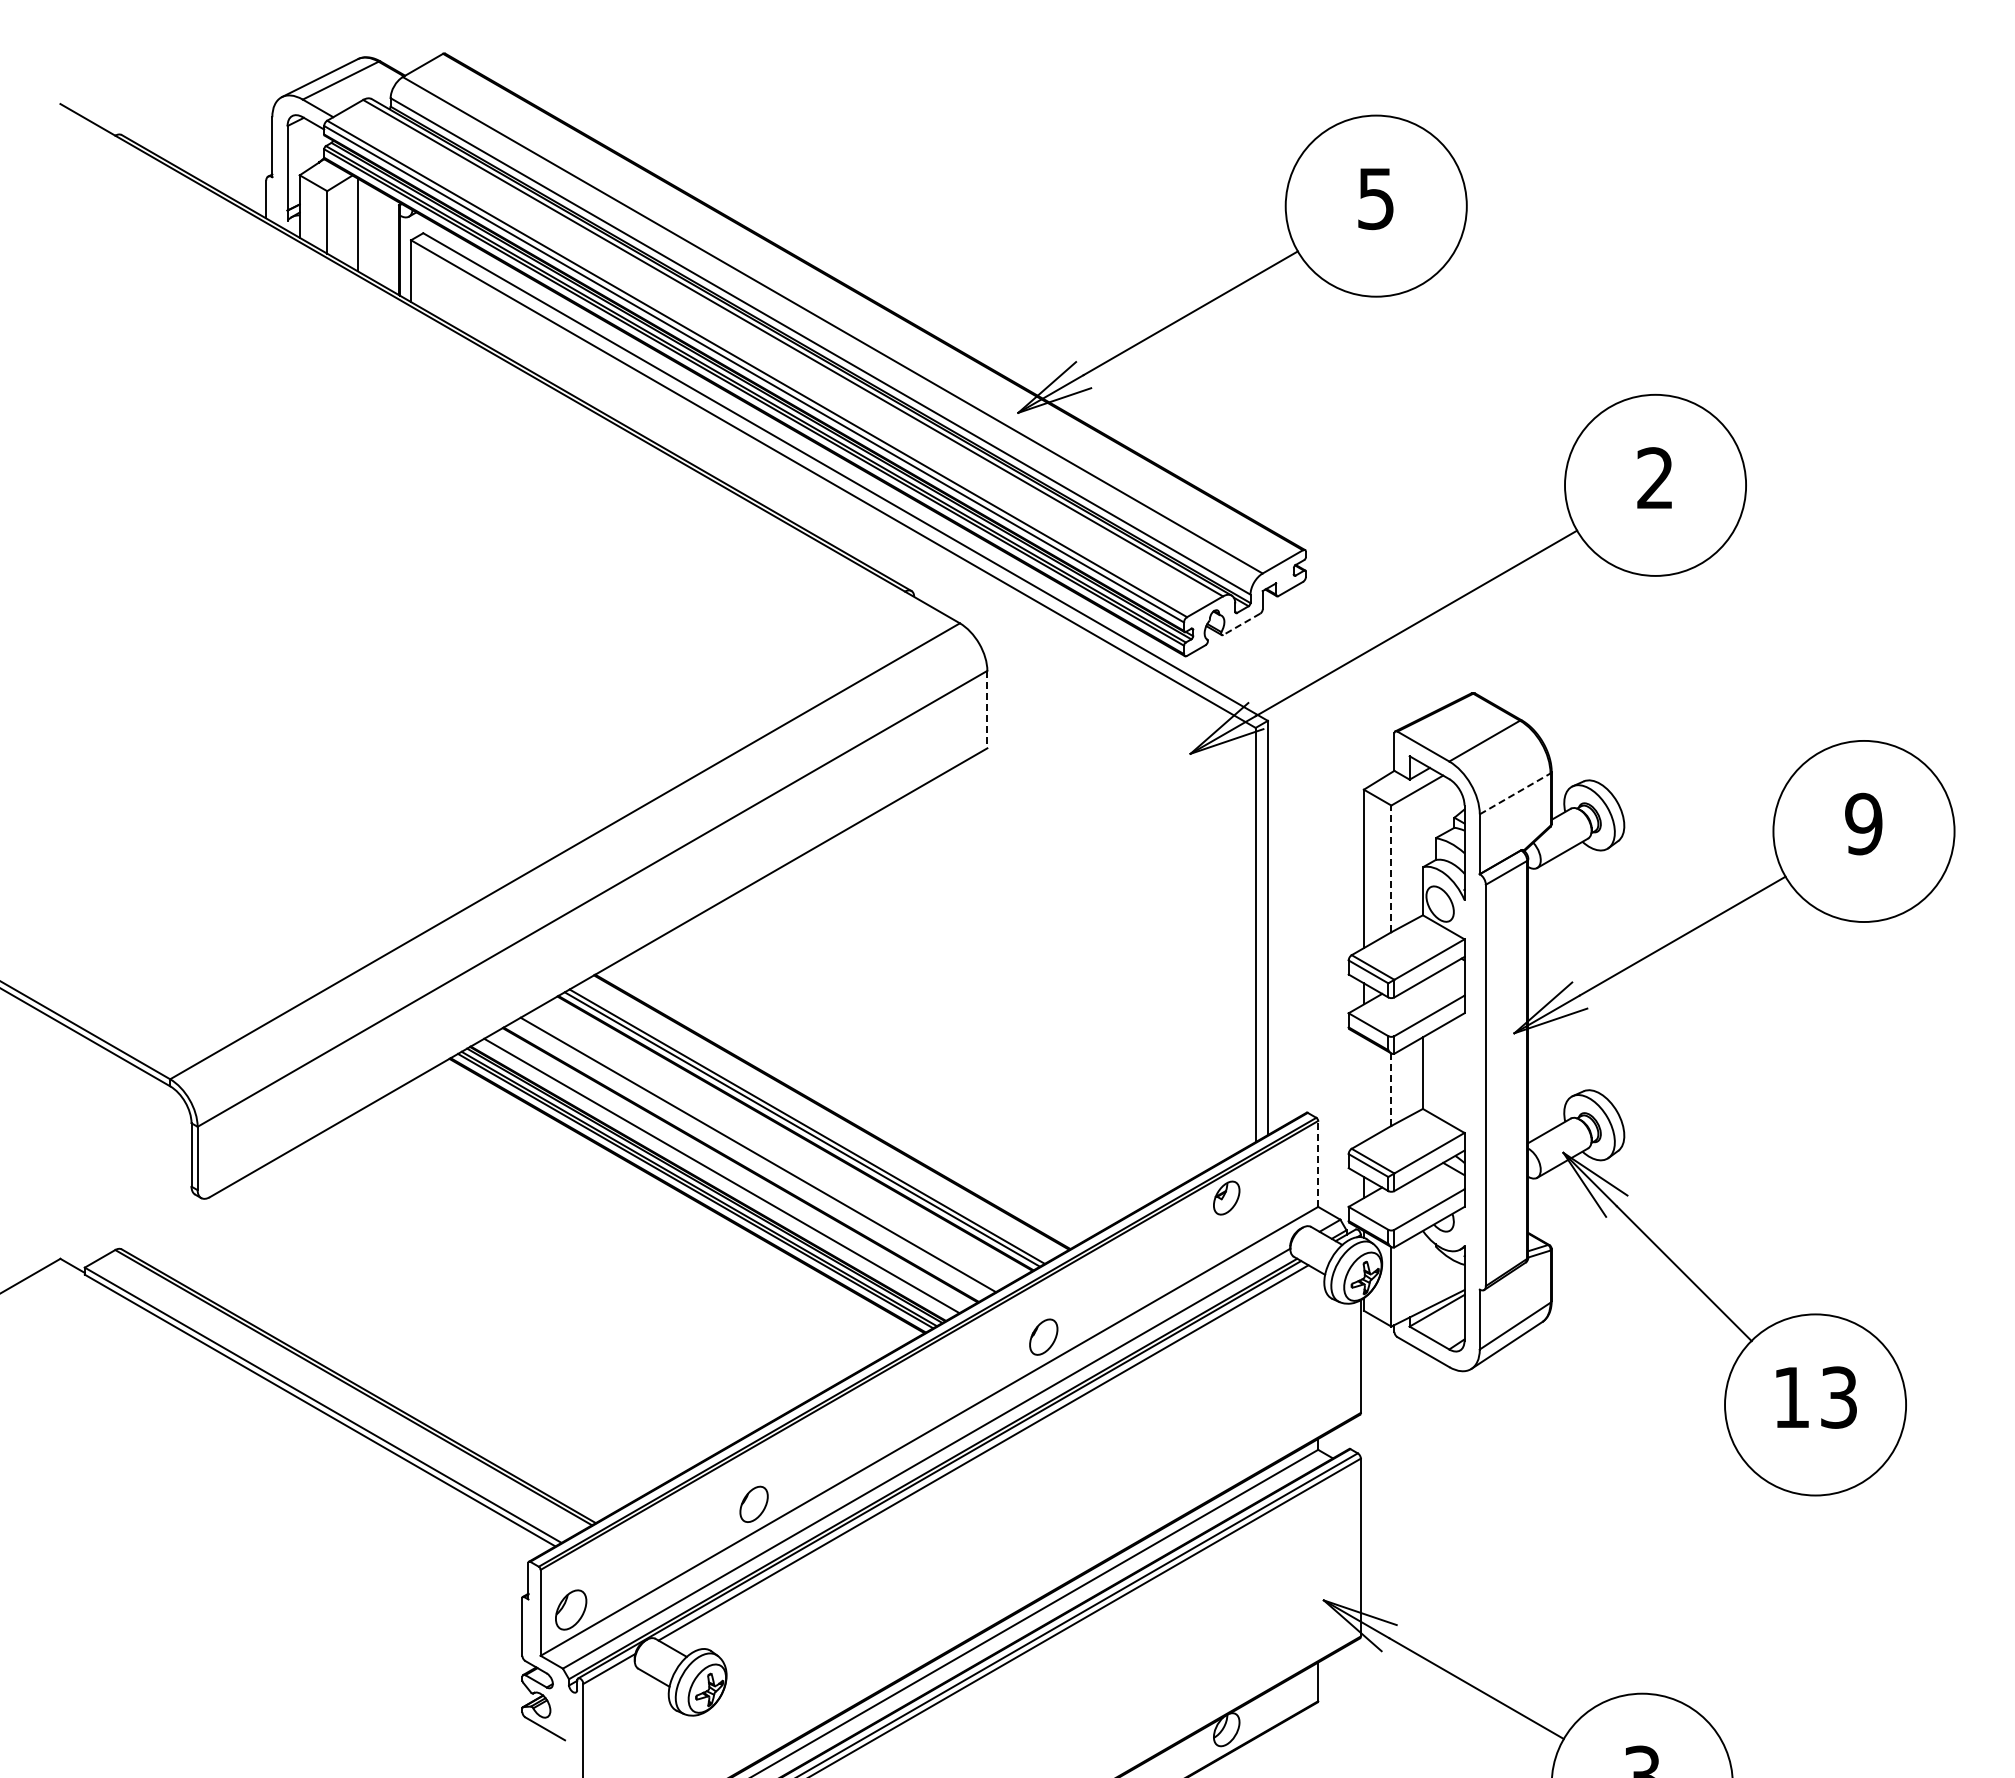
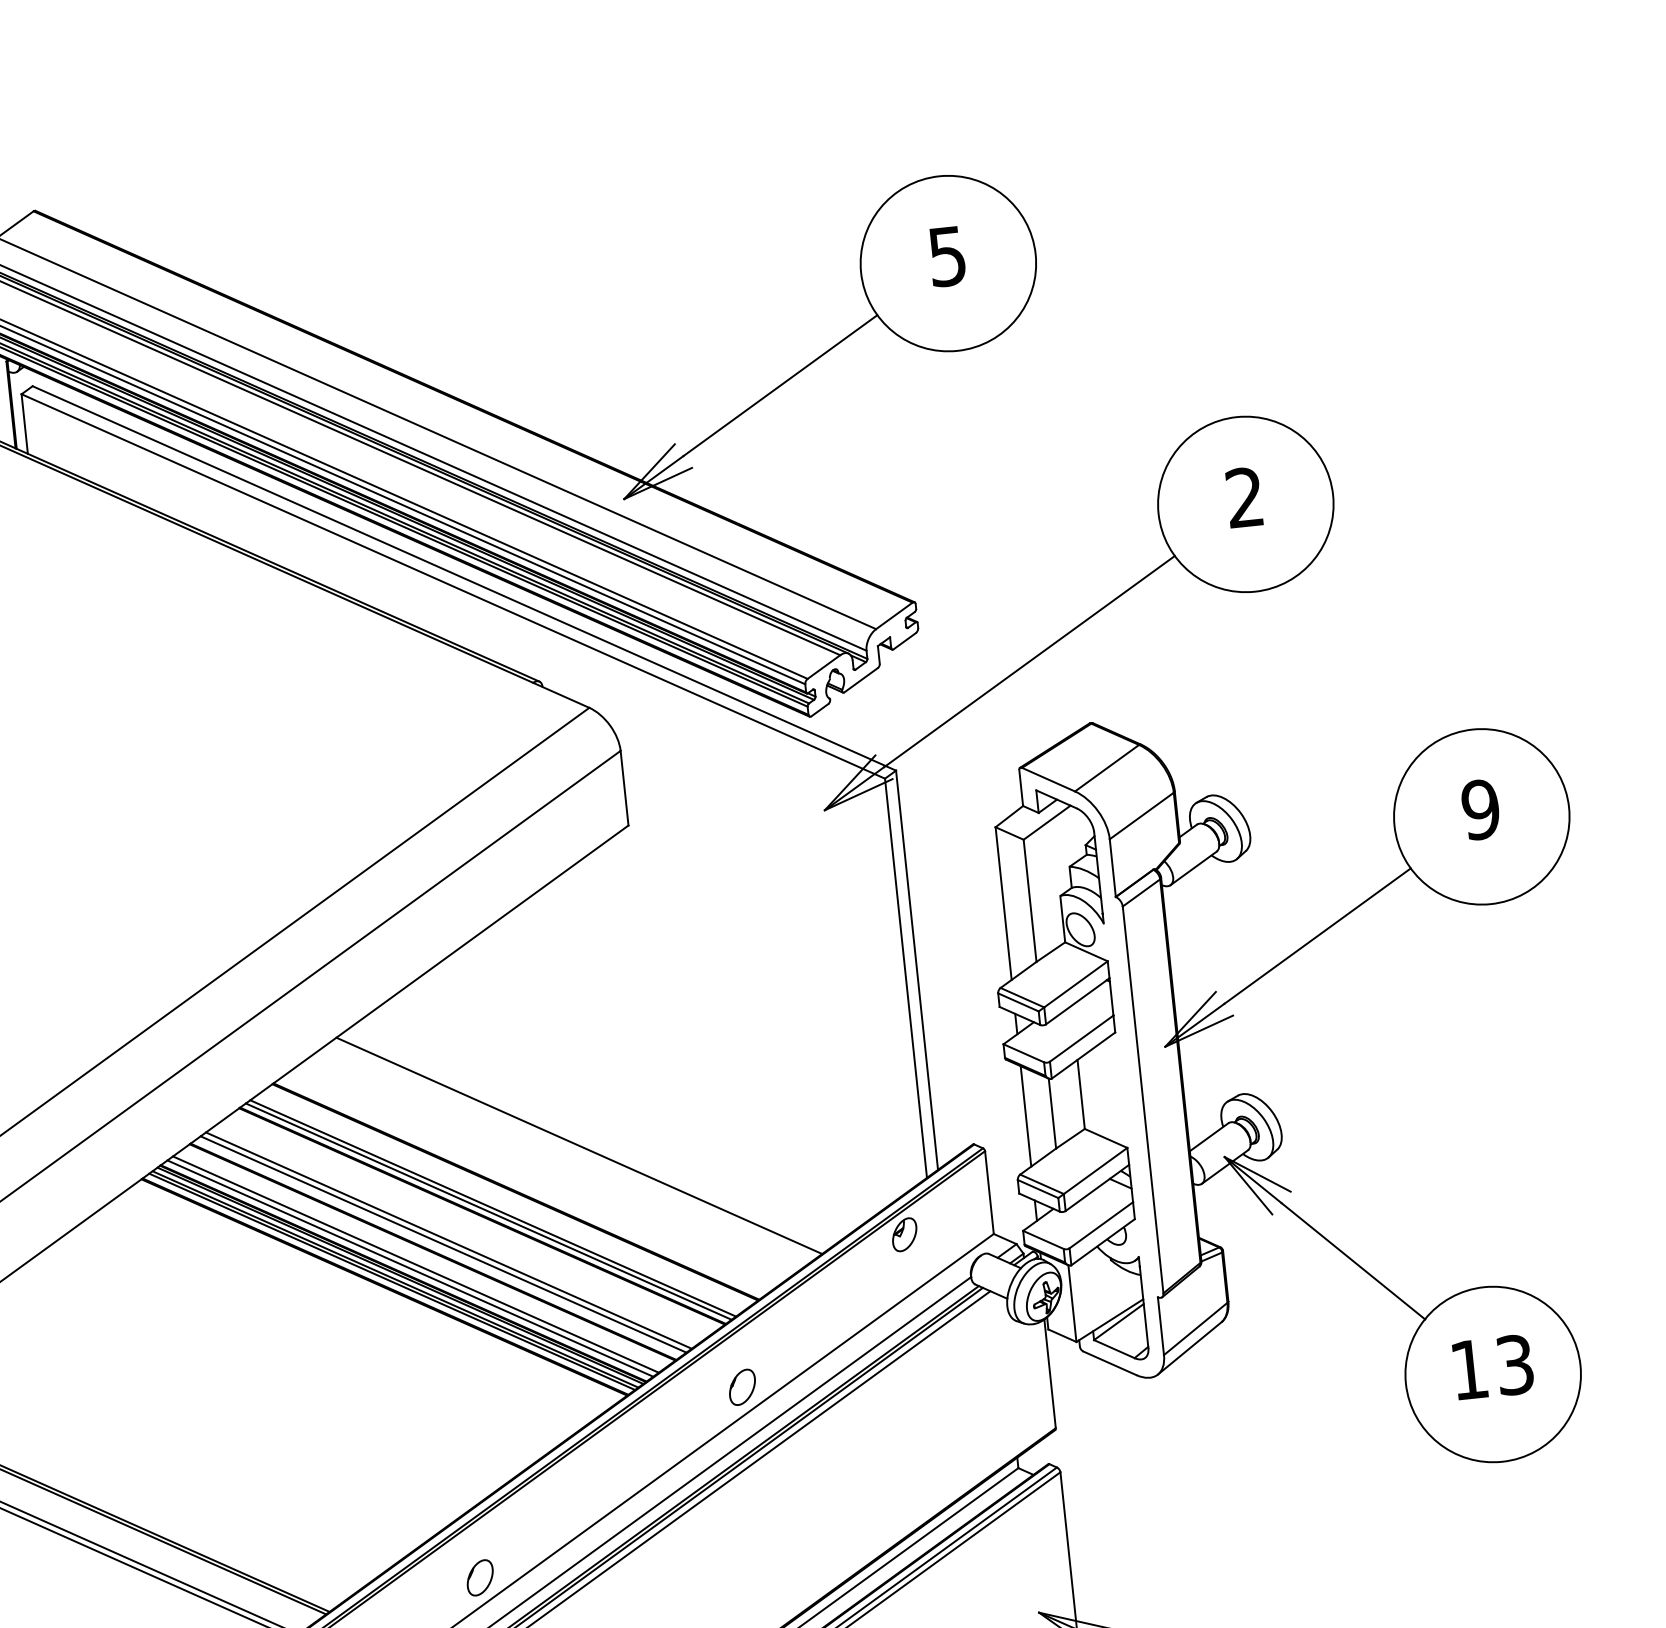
line: (1241, 624) -> (860, 680), dashed -> solid
line: (987, 709) -> (624, 788), dashed -> solid
line: (1515, 793) -> (1142, 815), dashed -> solid
line: (1391, 868) -> (1030, 900), dashed -> solid
line: (901, 1071) -> (578, 1145), added
line: (1363, 1089) -> (1025, 1116), added
line: (1391, 1089) -> (1052, 1113), dashed -> solid
line: (752, 1158) -> (443, 1244), added
line: (1318, 1163) -> (989, 1192), dashed -> solid
line: (715, 1179) -> (410, 1268), added

